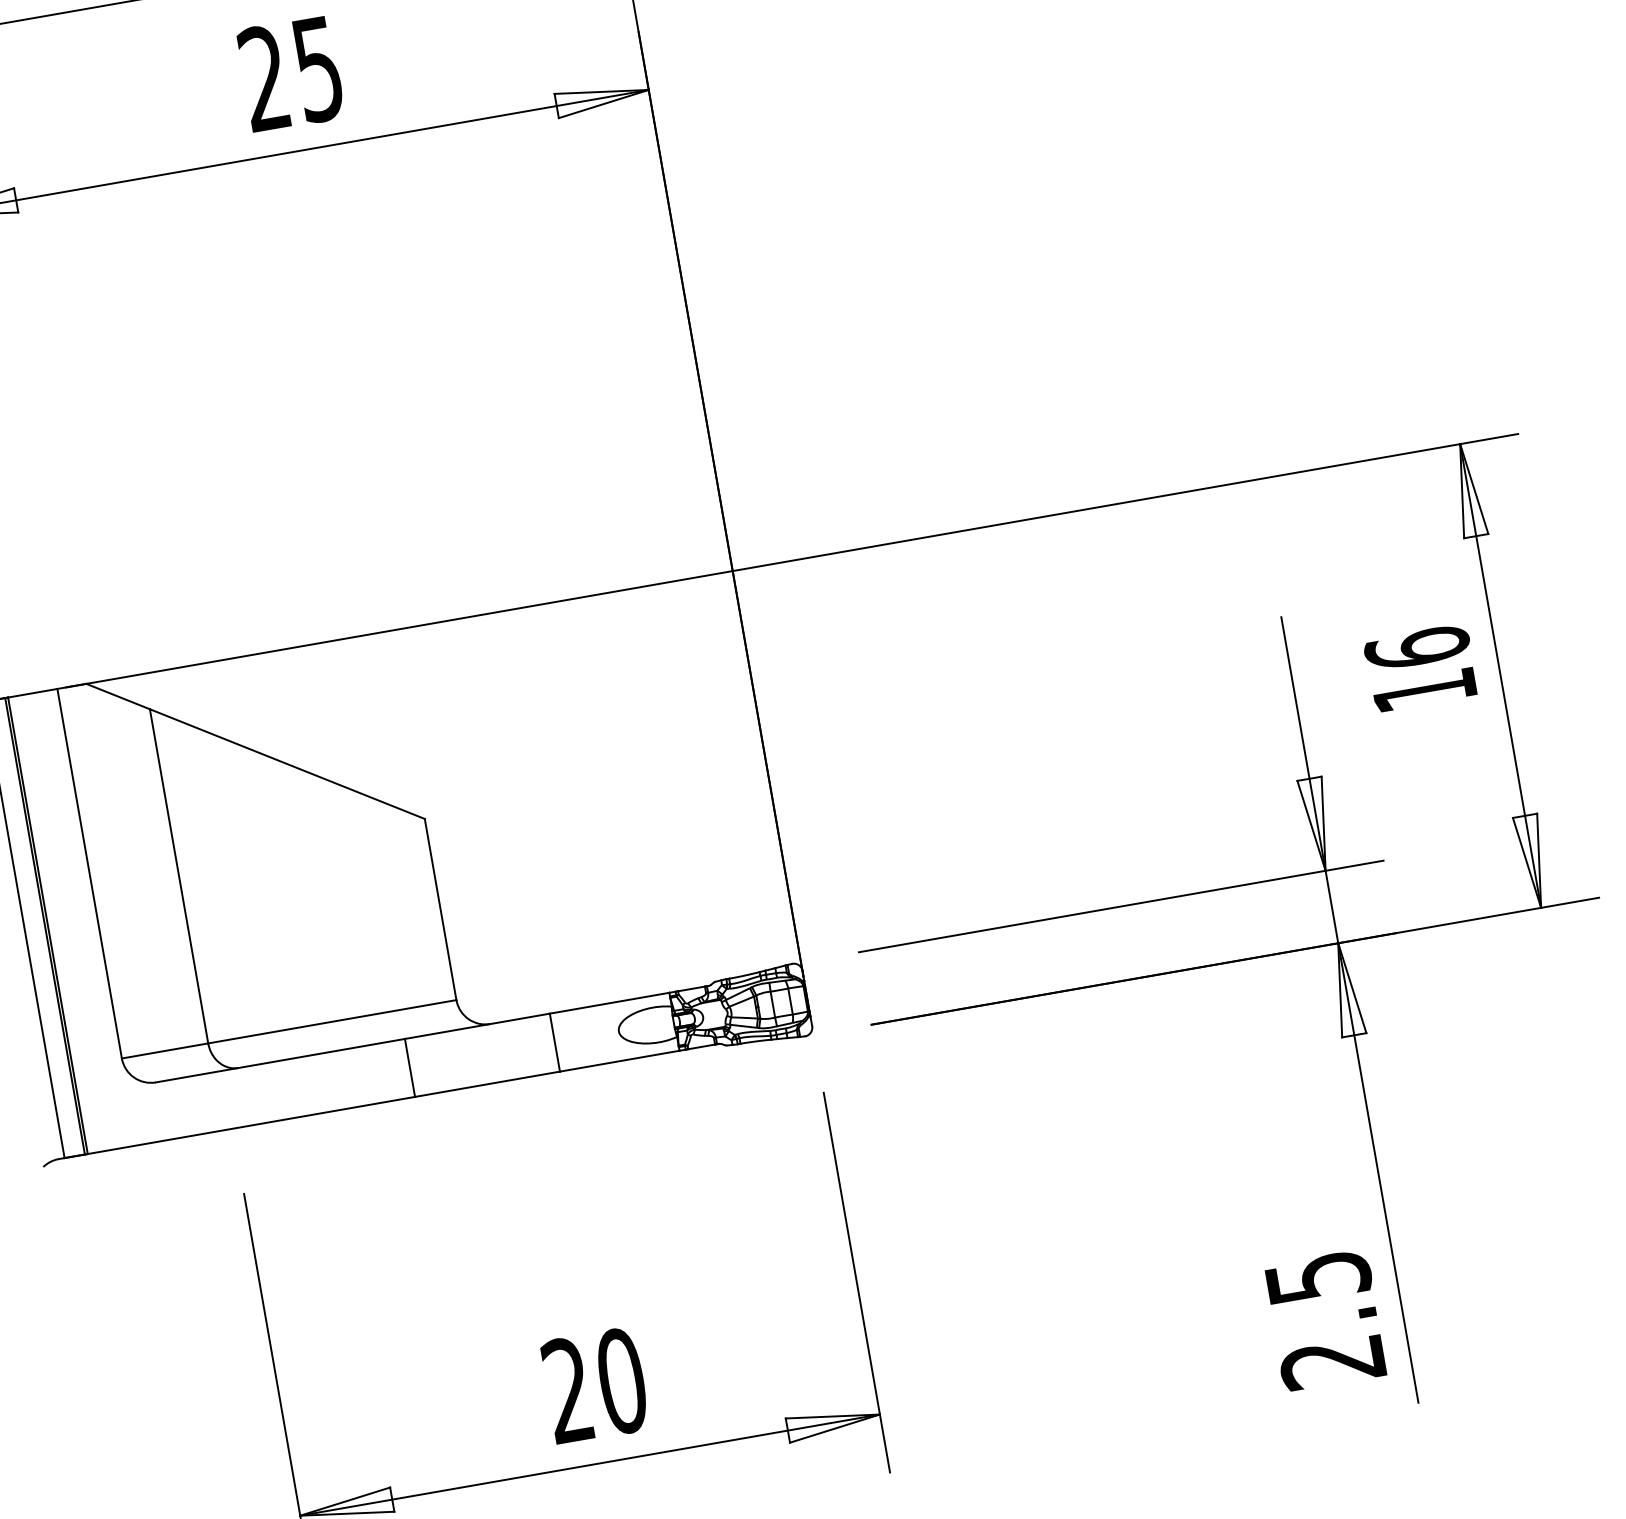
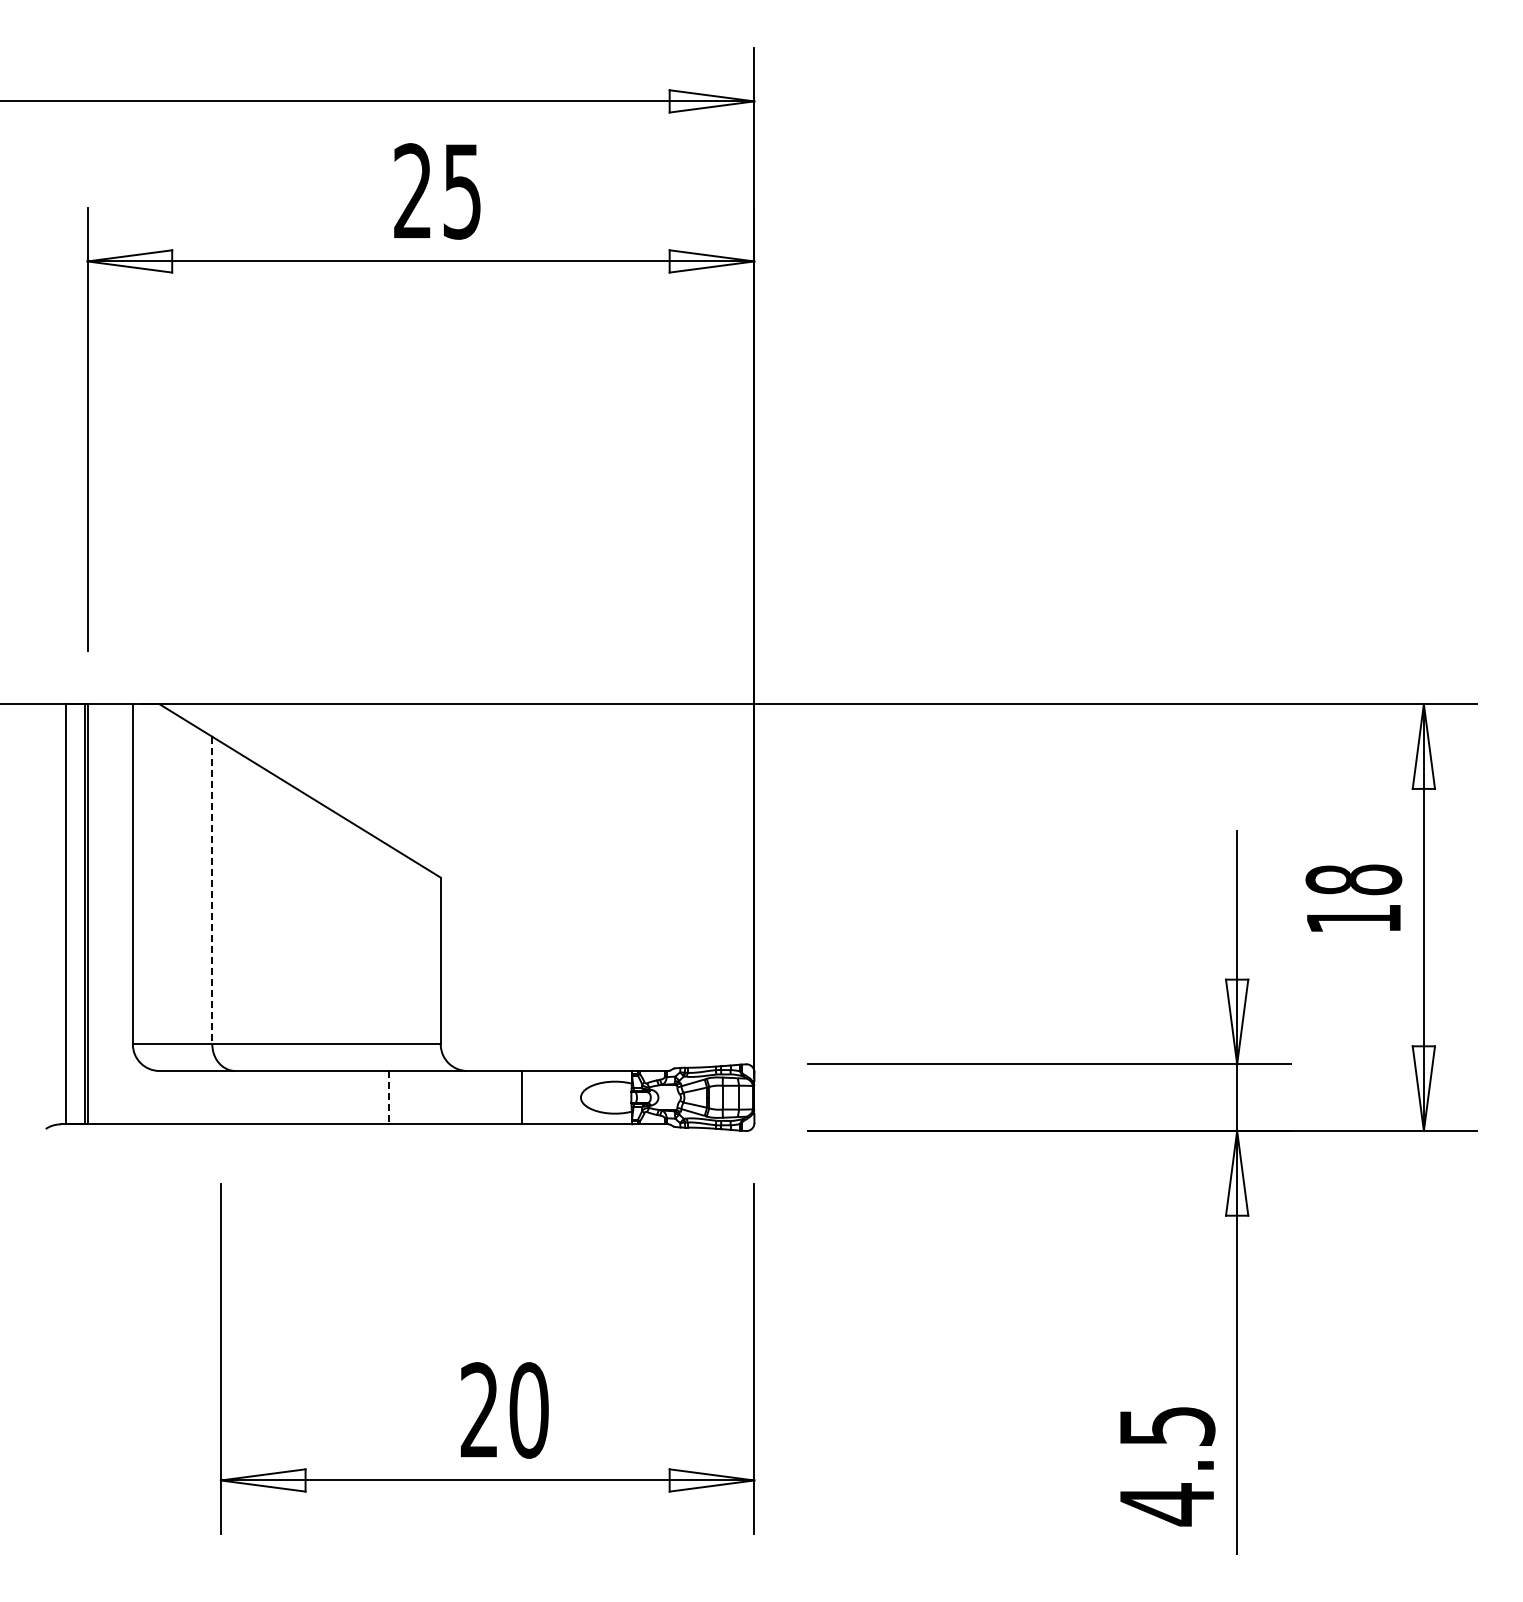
text: (1416, 647) -> (1353, 879), 16 -> 18
line: (179, 876) -> (212, 890), solid -> dashed
line: (409, 1067) -> (388, 1097), solid -> dashed
text: (1331, 1362) -> (1165, 1504), 2.5 -> 4.5

